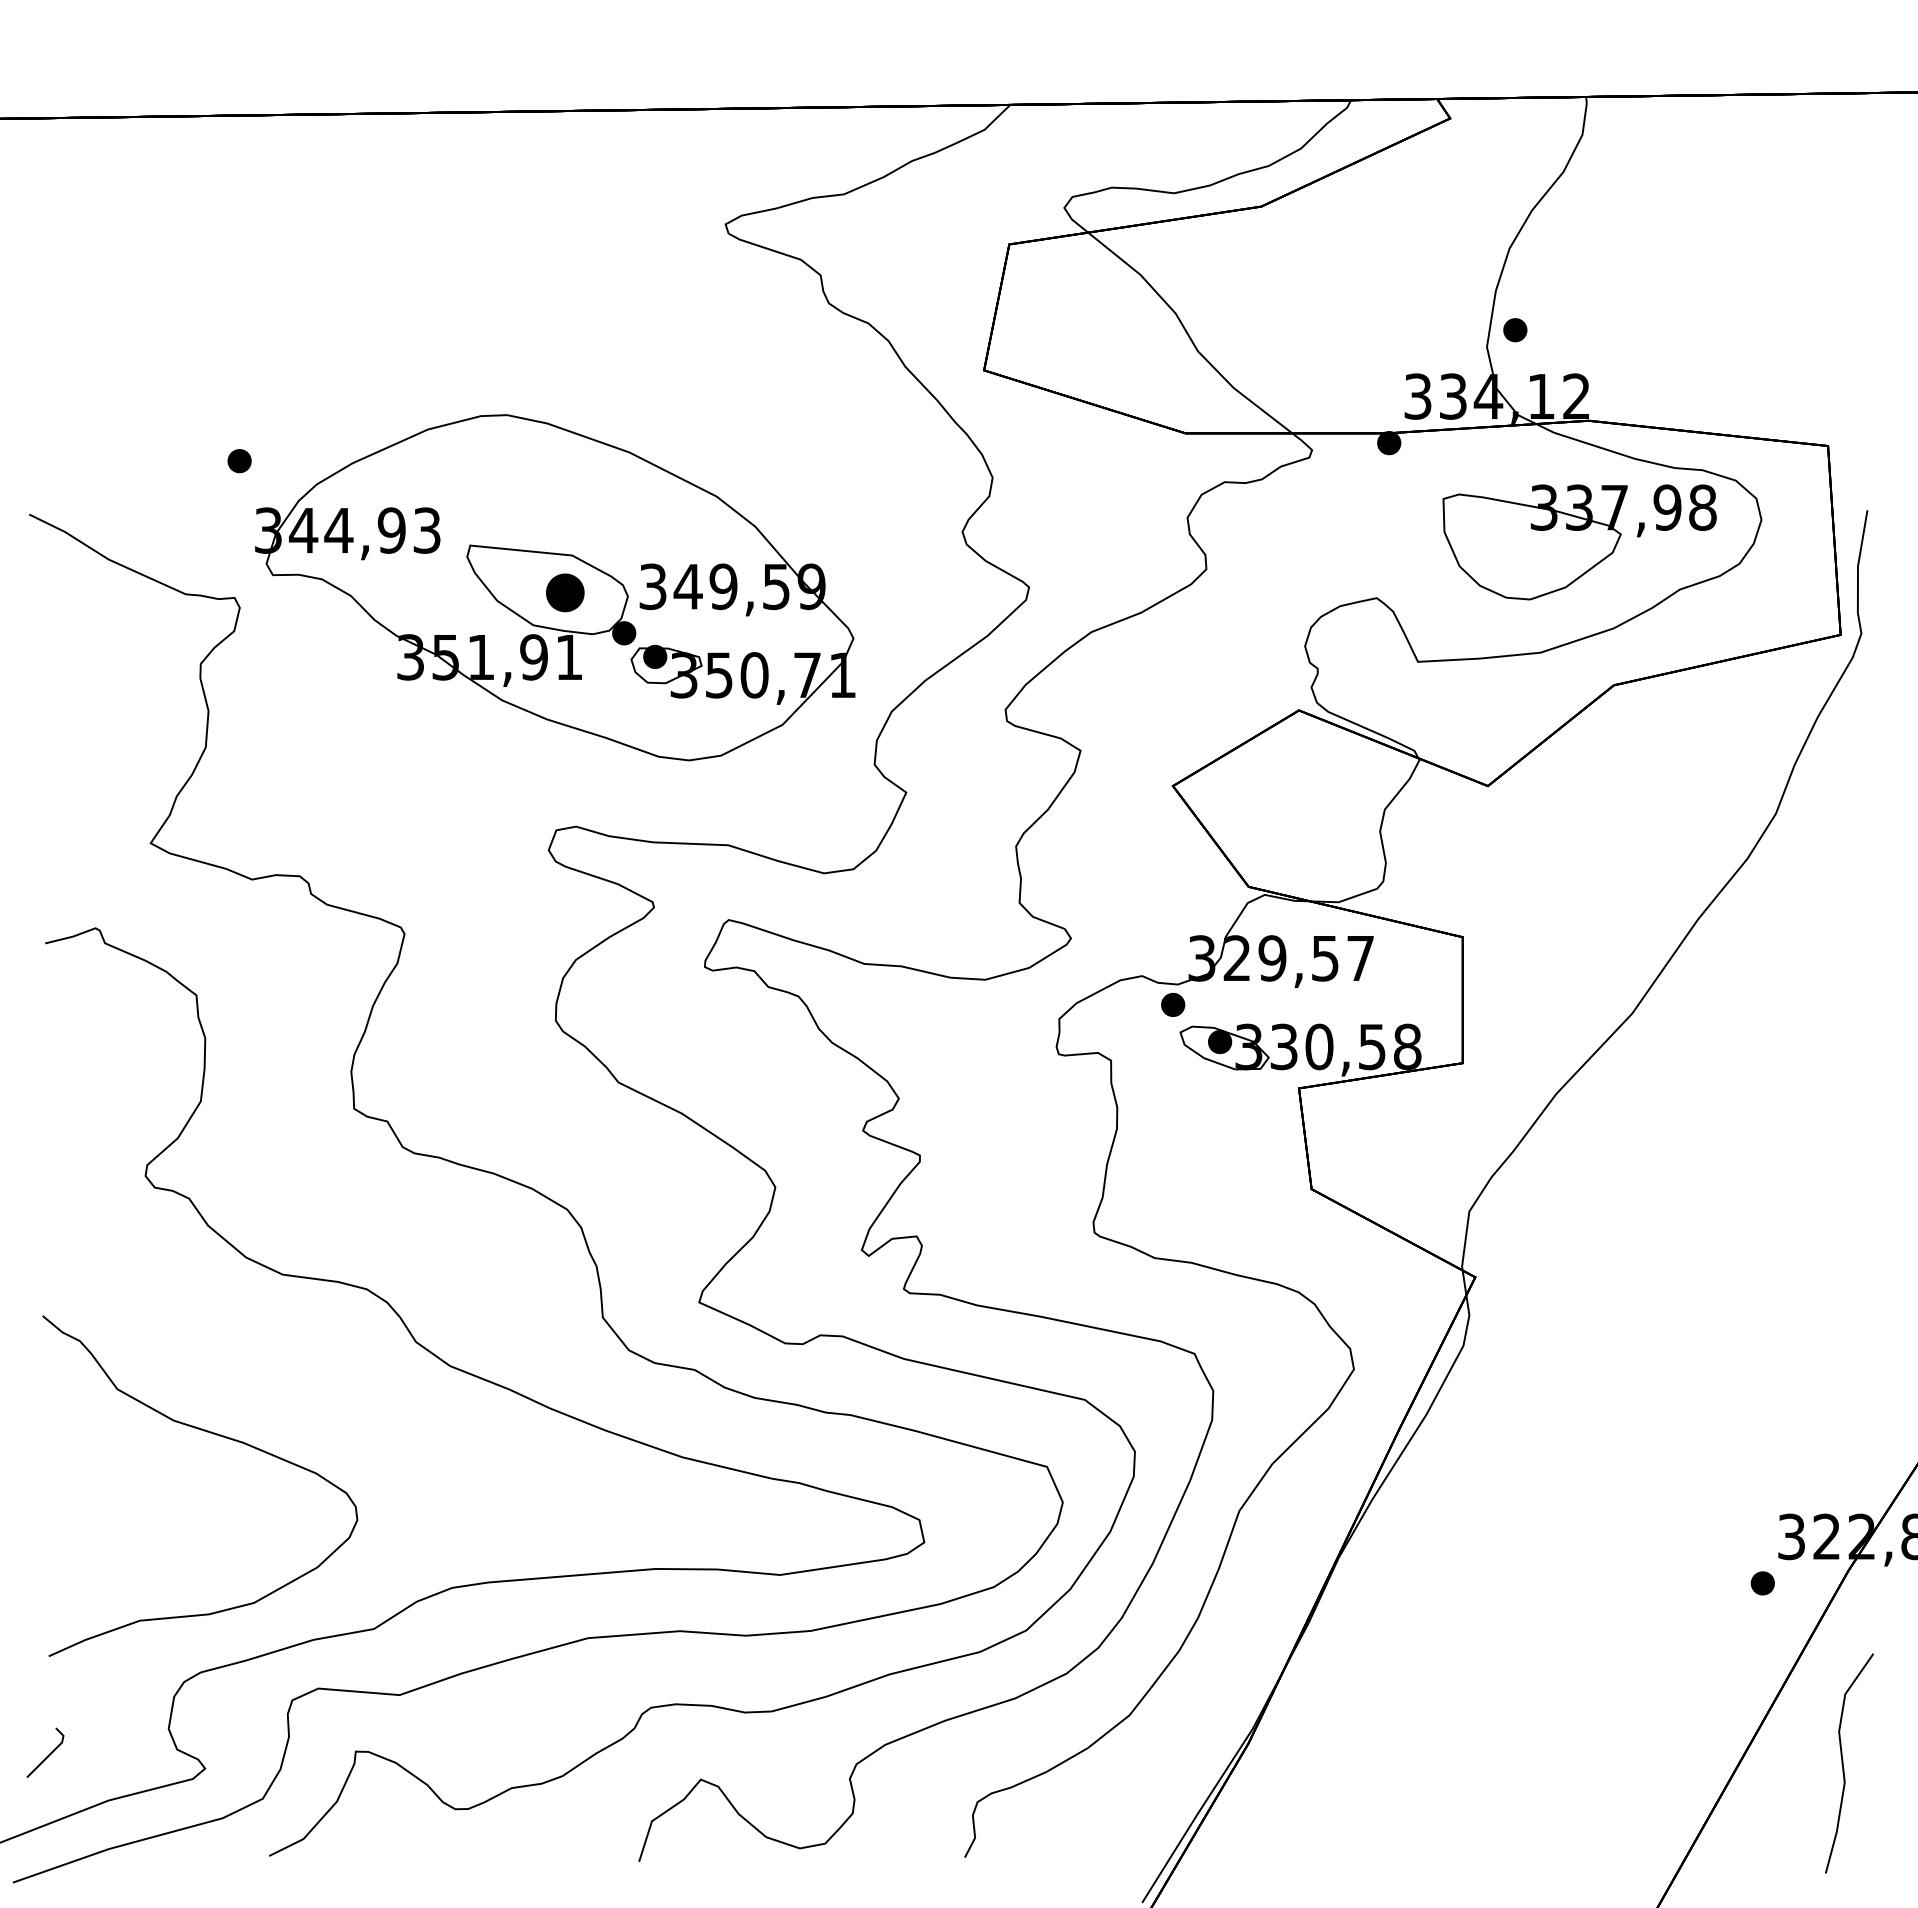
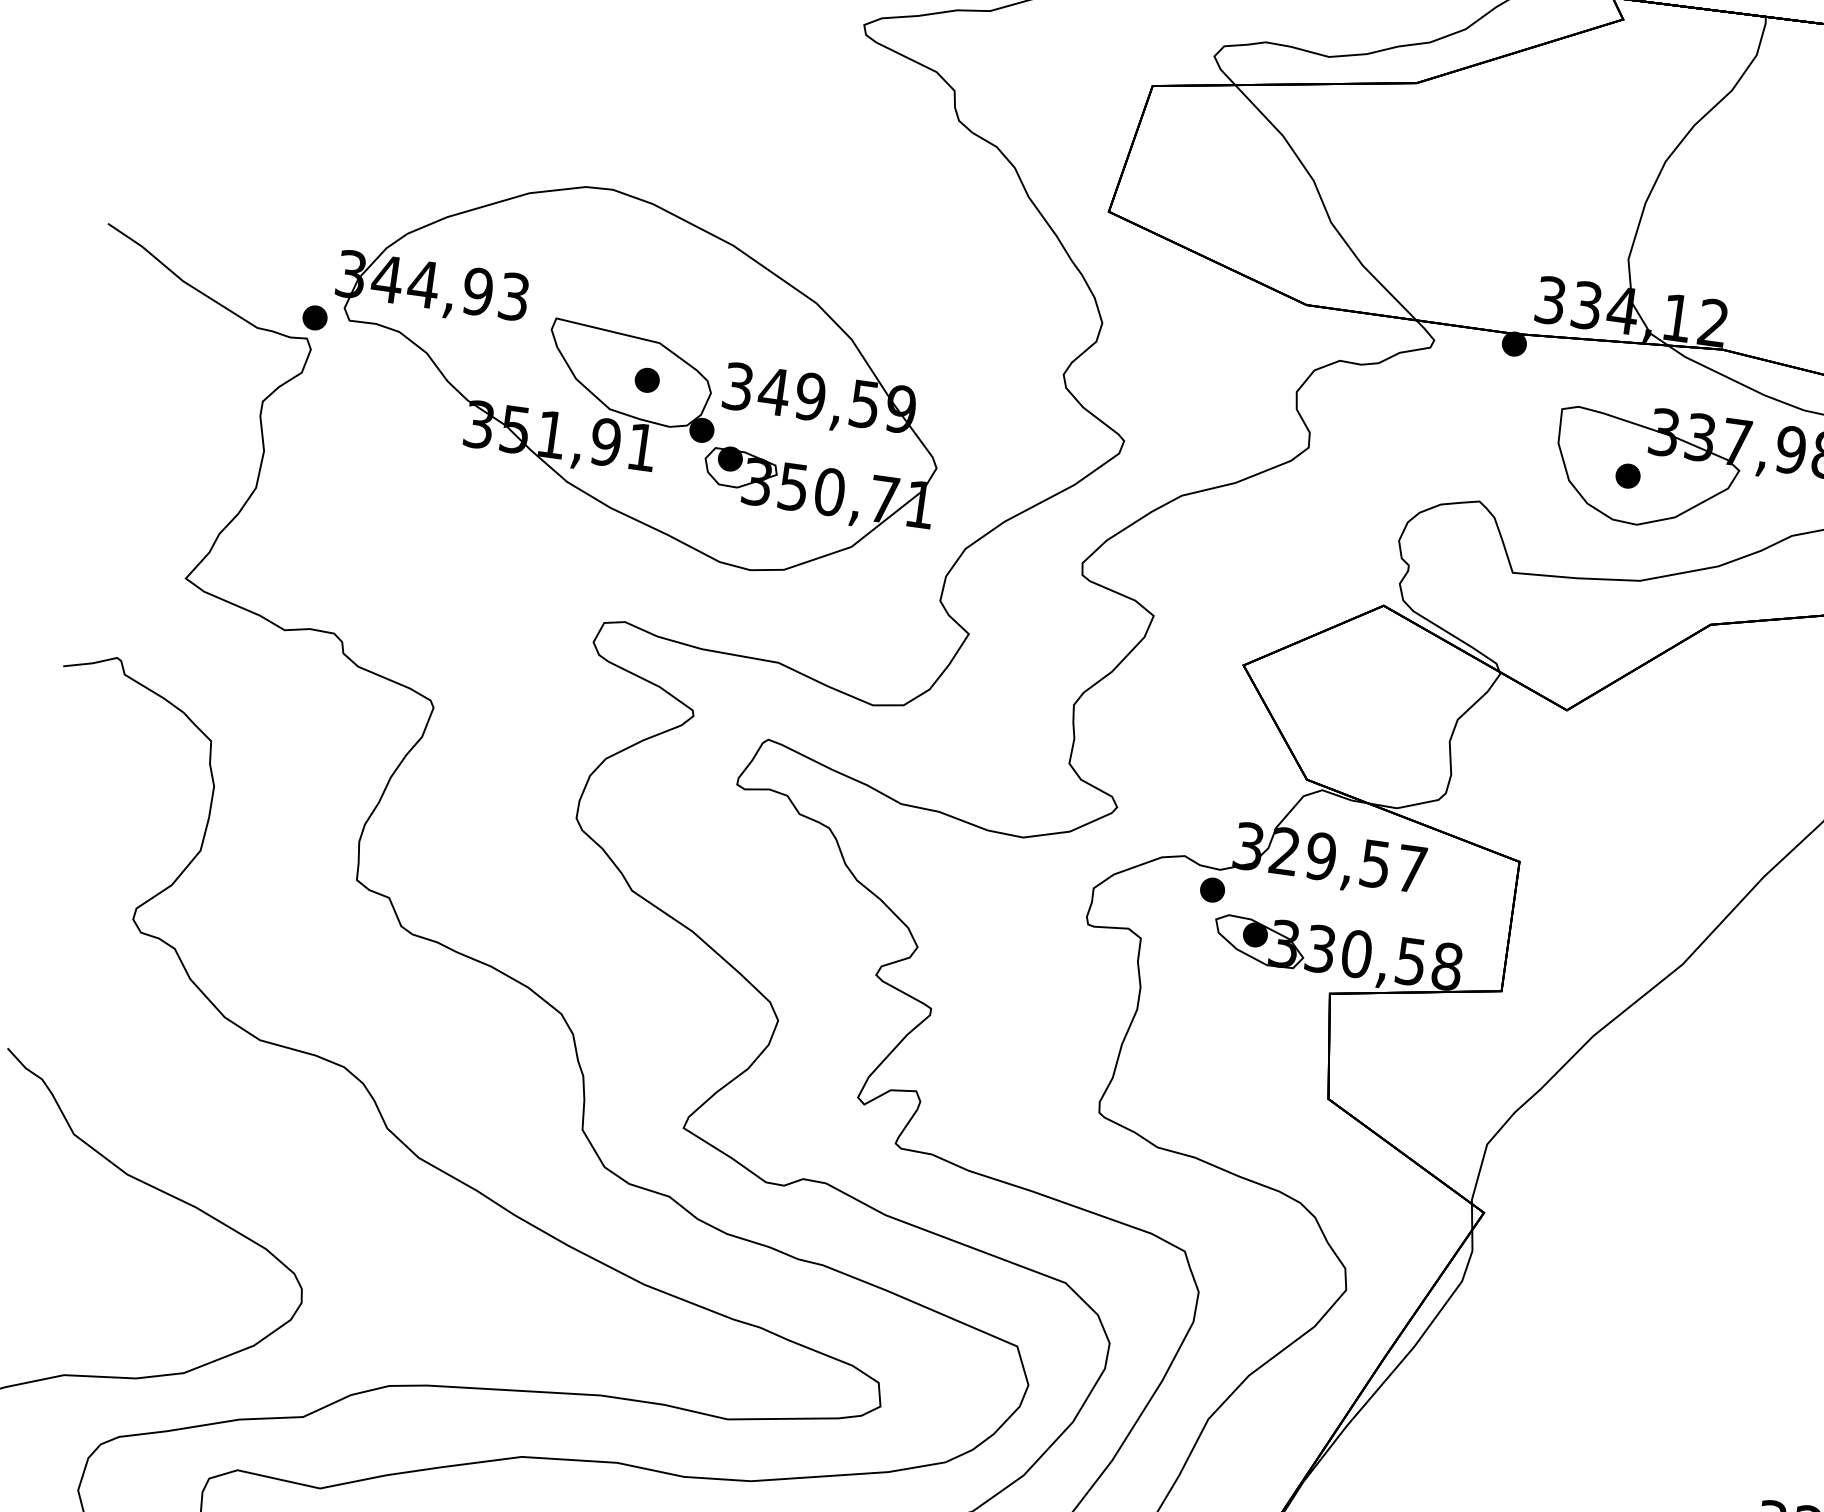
part: (1515, 330) -> (1628, 476), moved
part: (239, 461) -> (314, 318), moved
part: (565, 592) -> (647, 380), size x0.62

